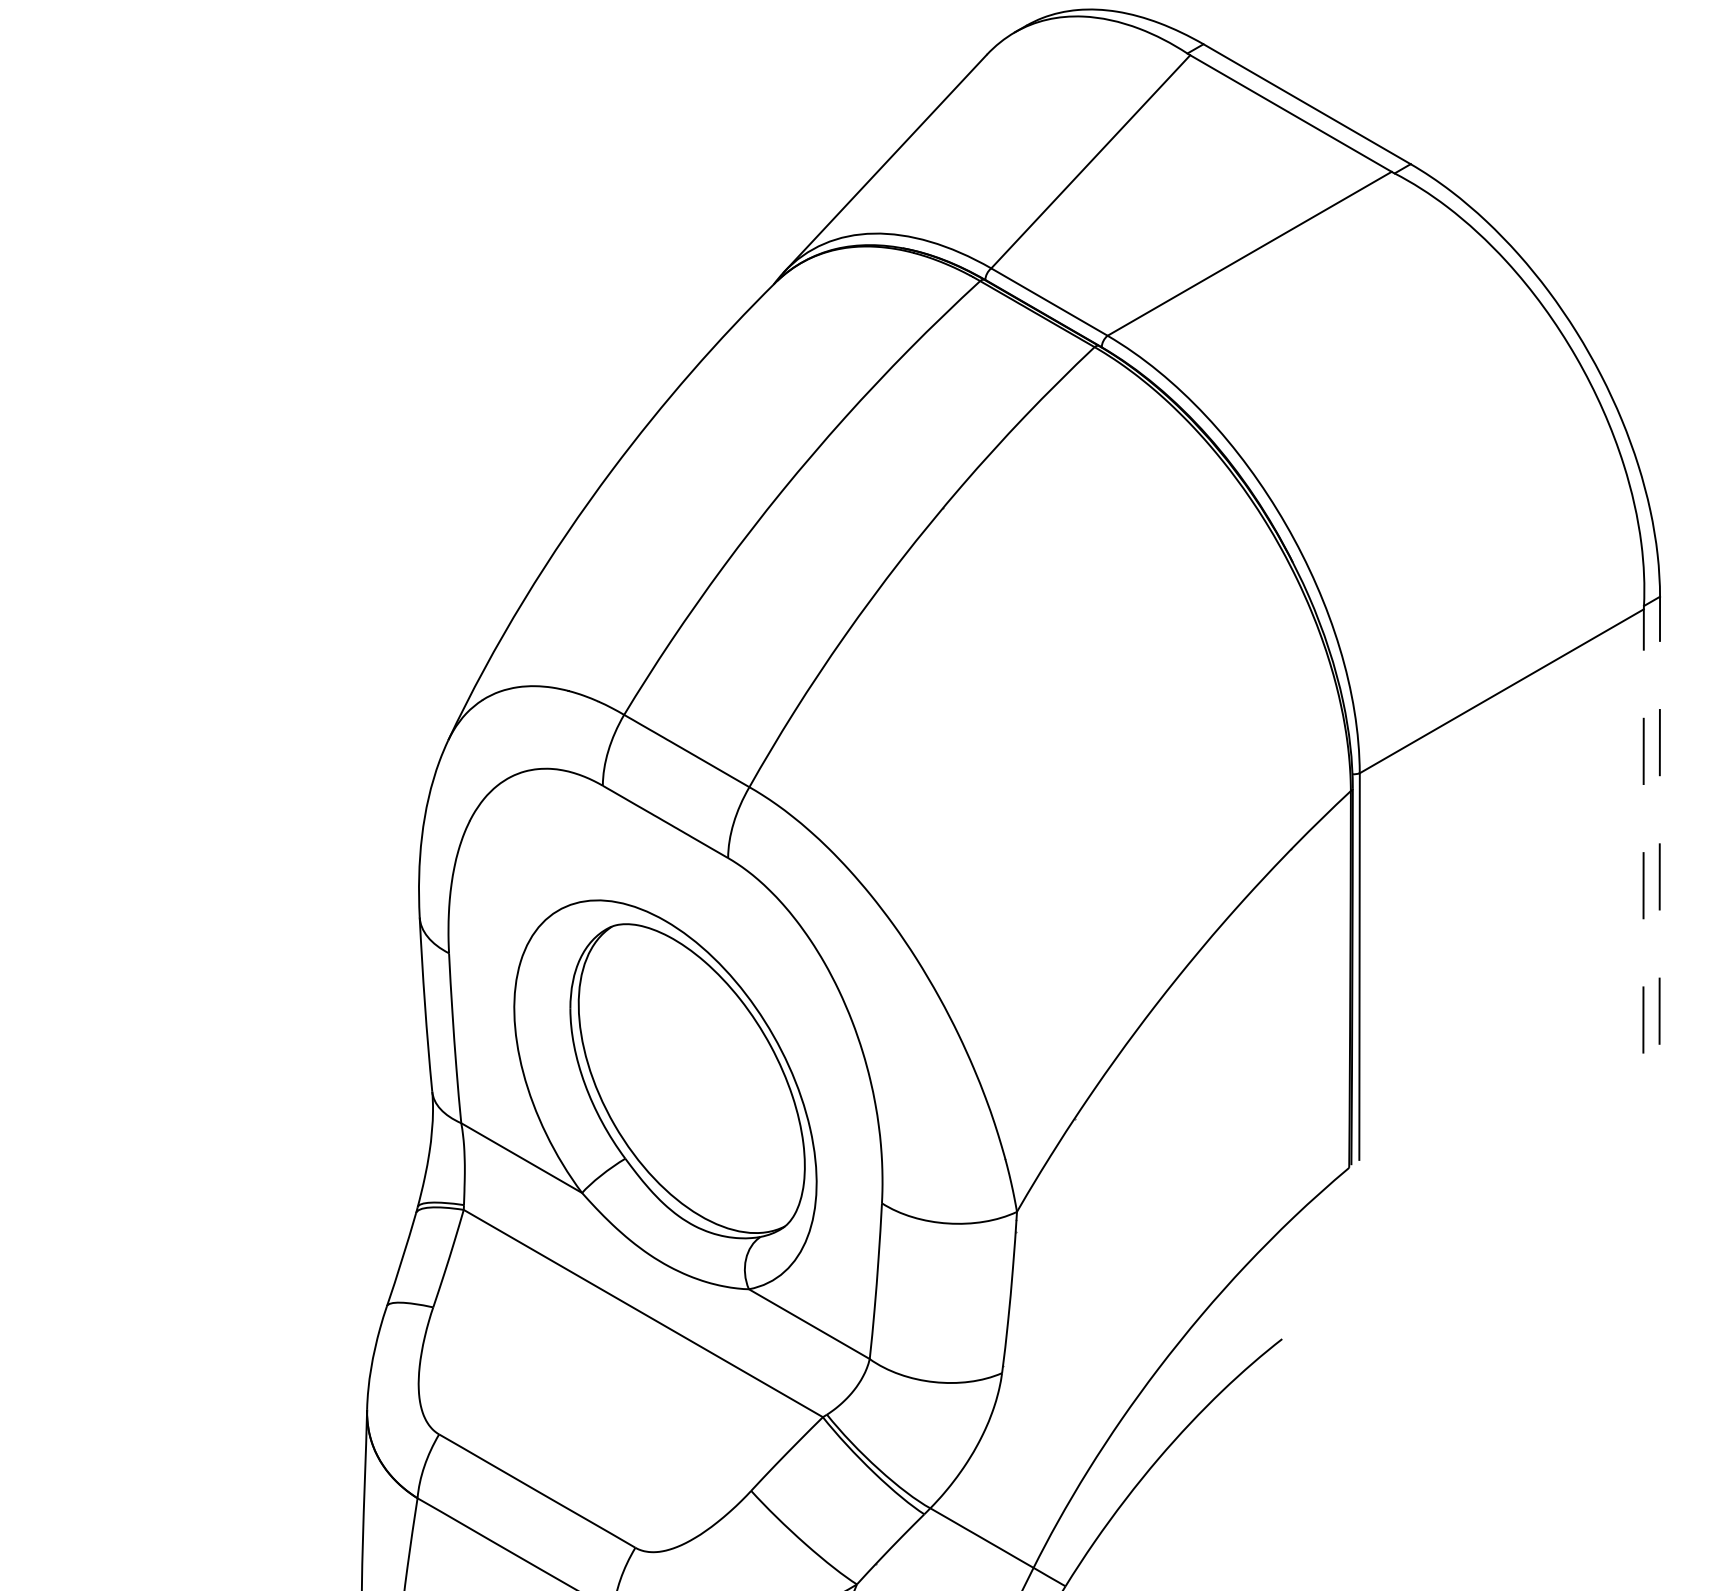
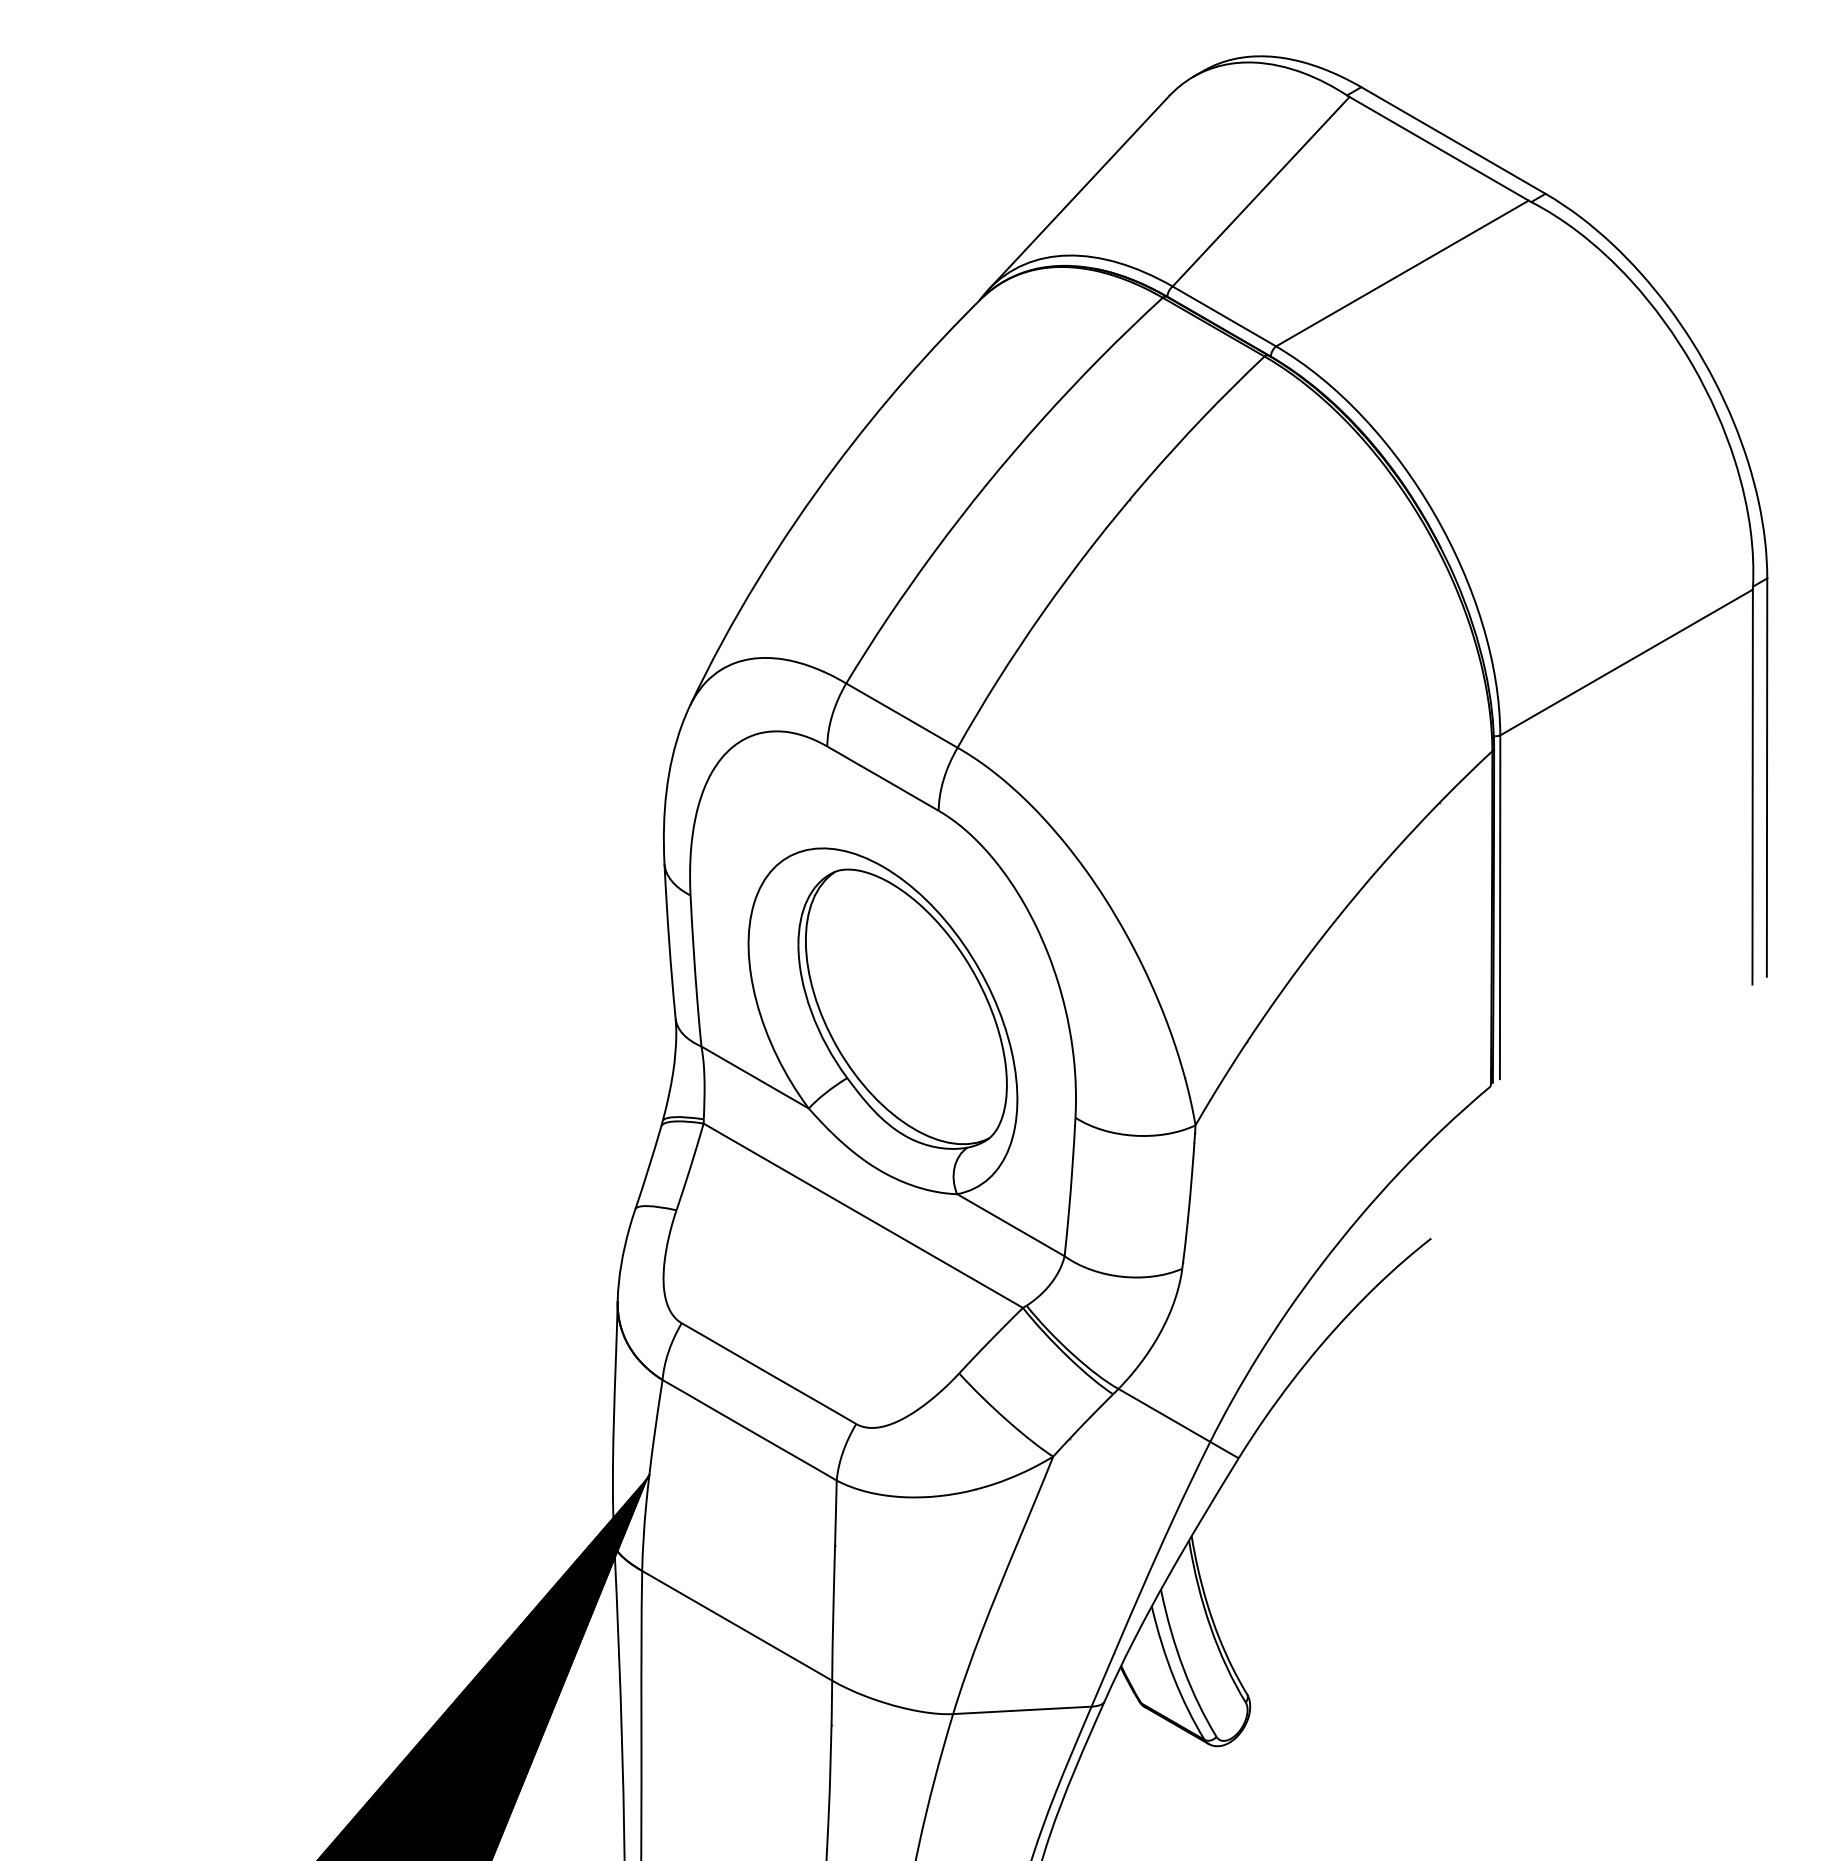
line: (1660, 820) -> (1767, 777), dashed -> solid
line: (1643, 831) -> (1752, 787), dashed -> solid

